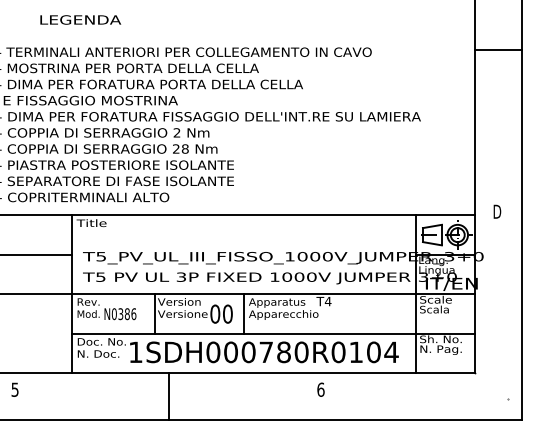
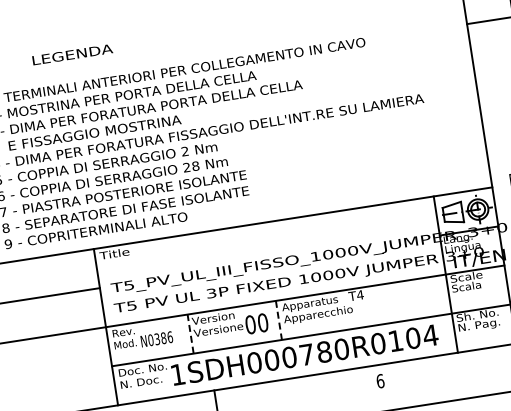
line: (154, 314) -> (190, 334), solid -> dashed
line: (243, 314) -> (278, 320), solid -> dashed
text: (320, 389) -> (379, 381), moved

